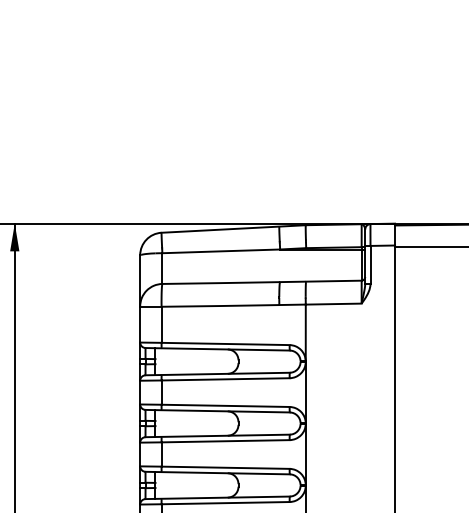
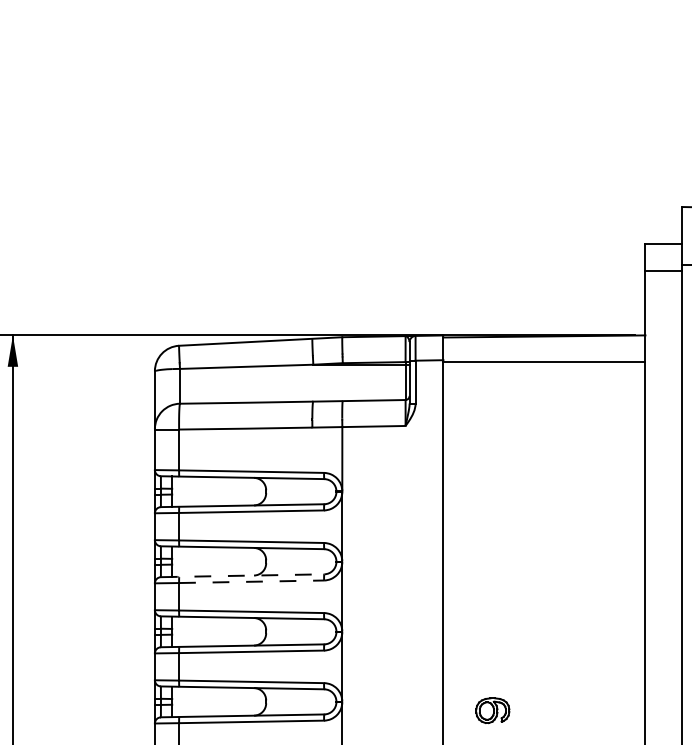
line: (217, 435) -> (242, 575), solid -> dashed
line: (226, 441) -> (252, 581), solid -> dashed

